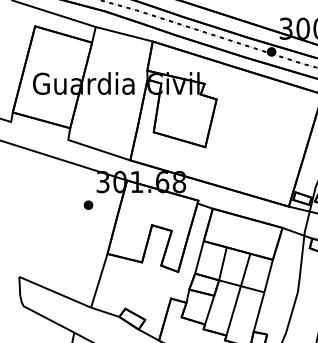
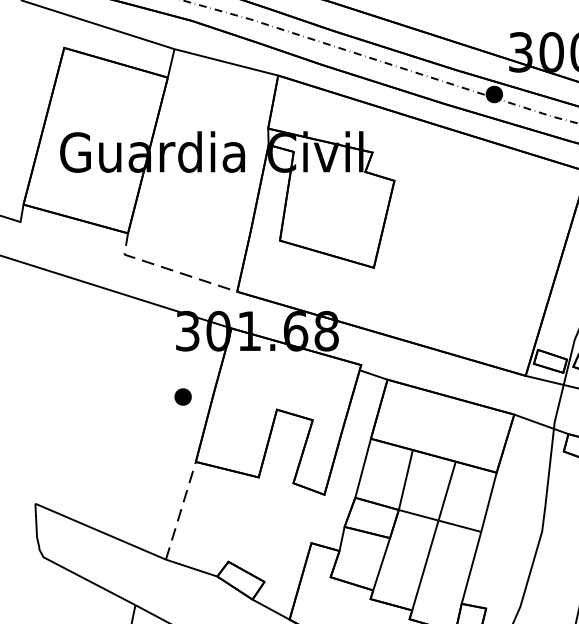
line: (93, 148) -> (170, 270), solid -> dashed
part: (88, 204) -> (183, 395), moved
line: (99, 280) -> (181, 510), solid -> dashed

